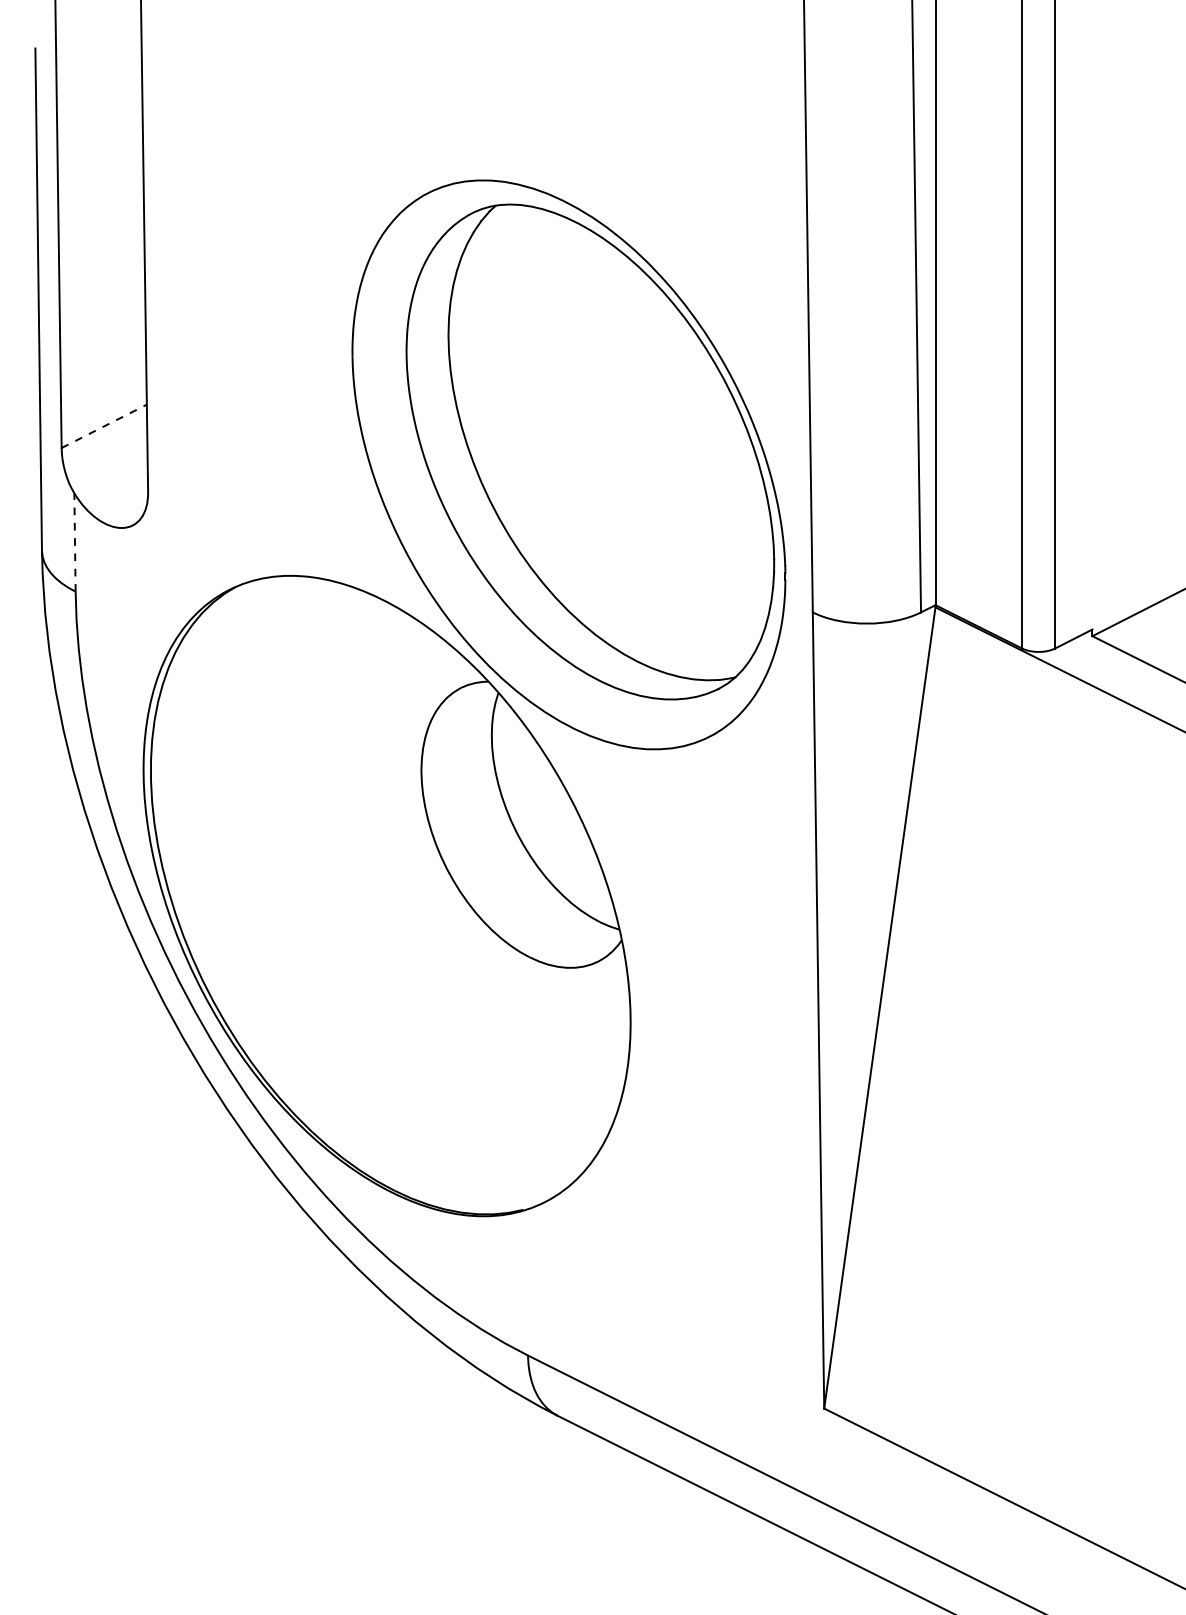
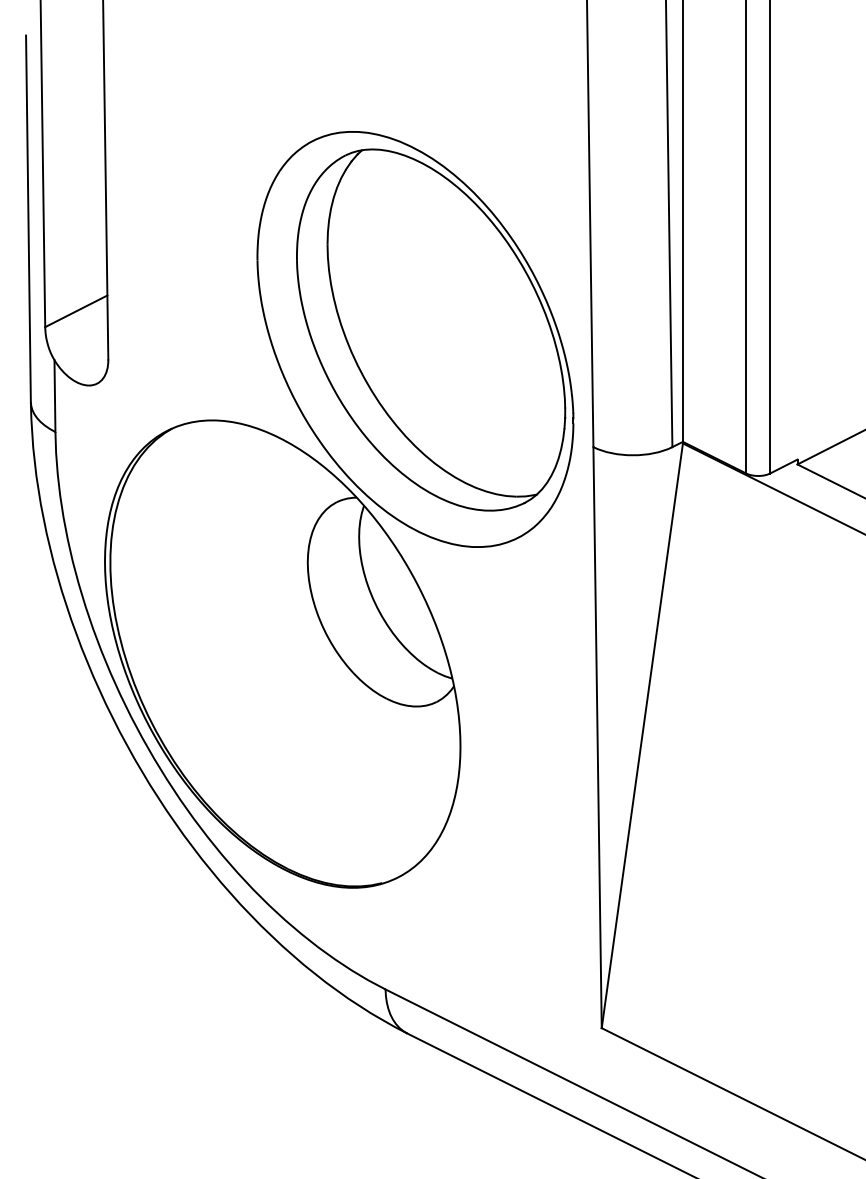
line: (104, 426) -> (76, 311), dashed -> solid
line: (75, 542) -> (55, 396), dashed -> solid

